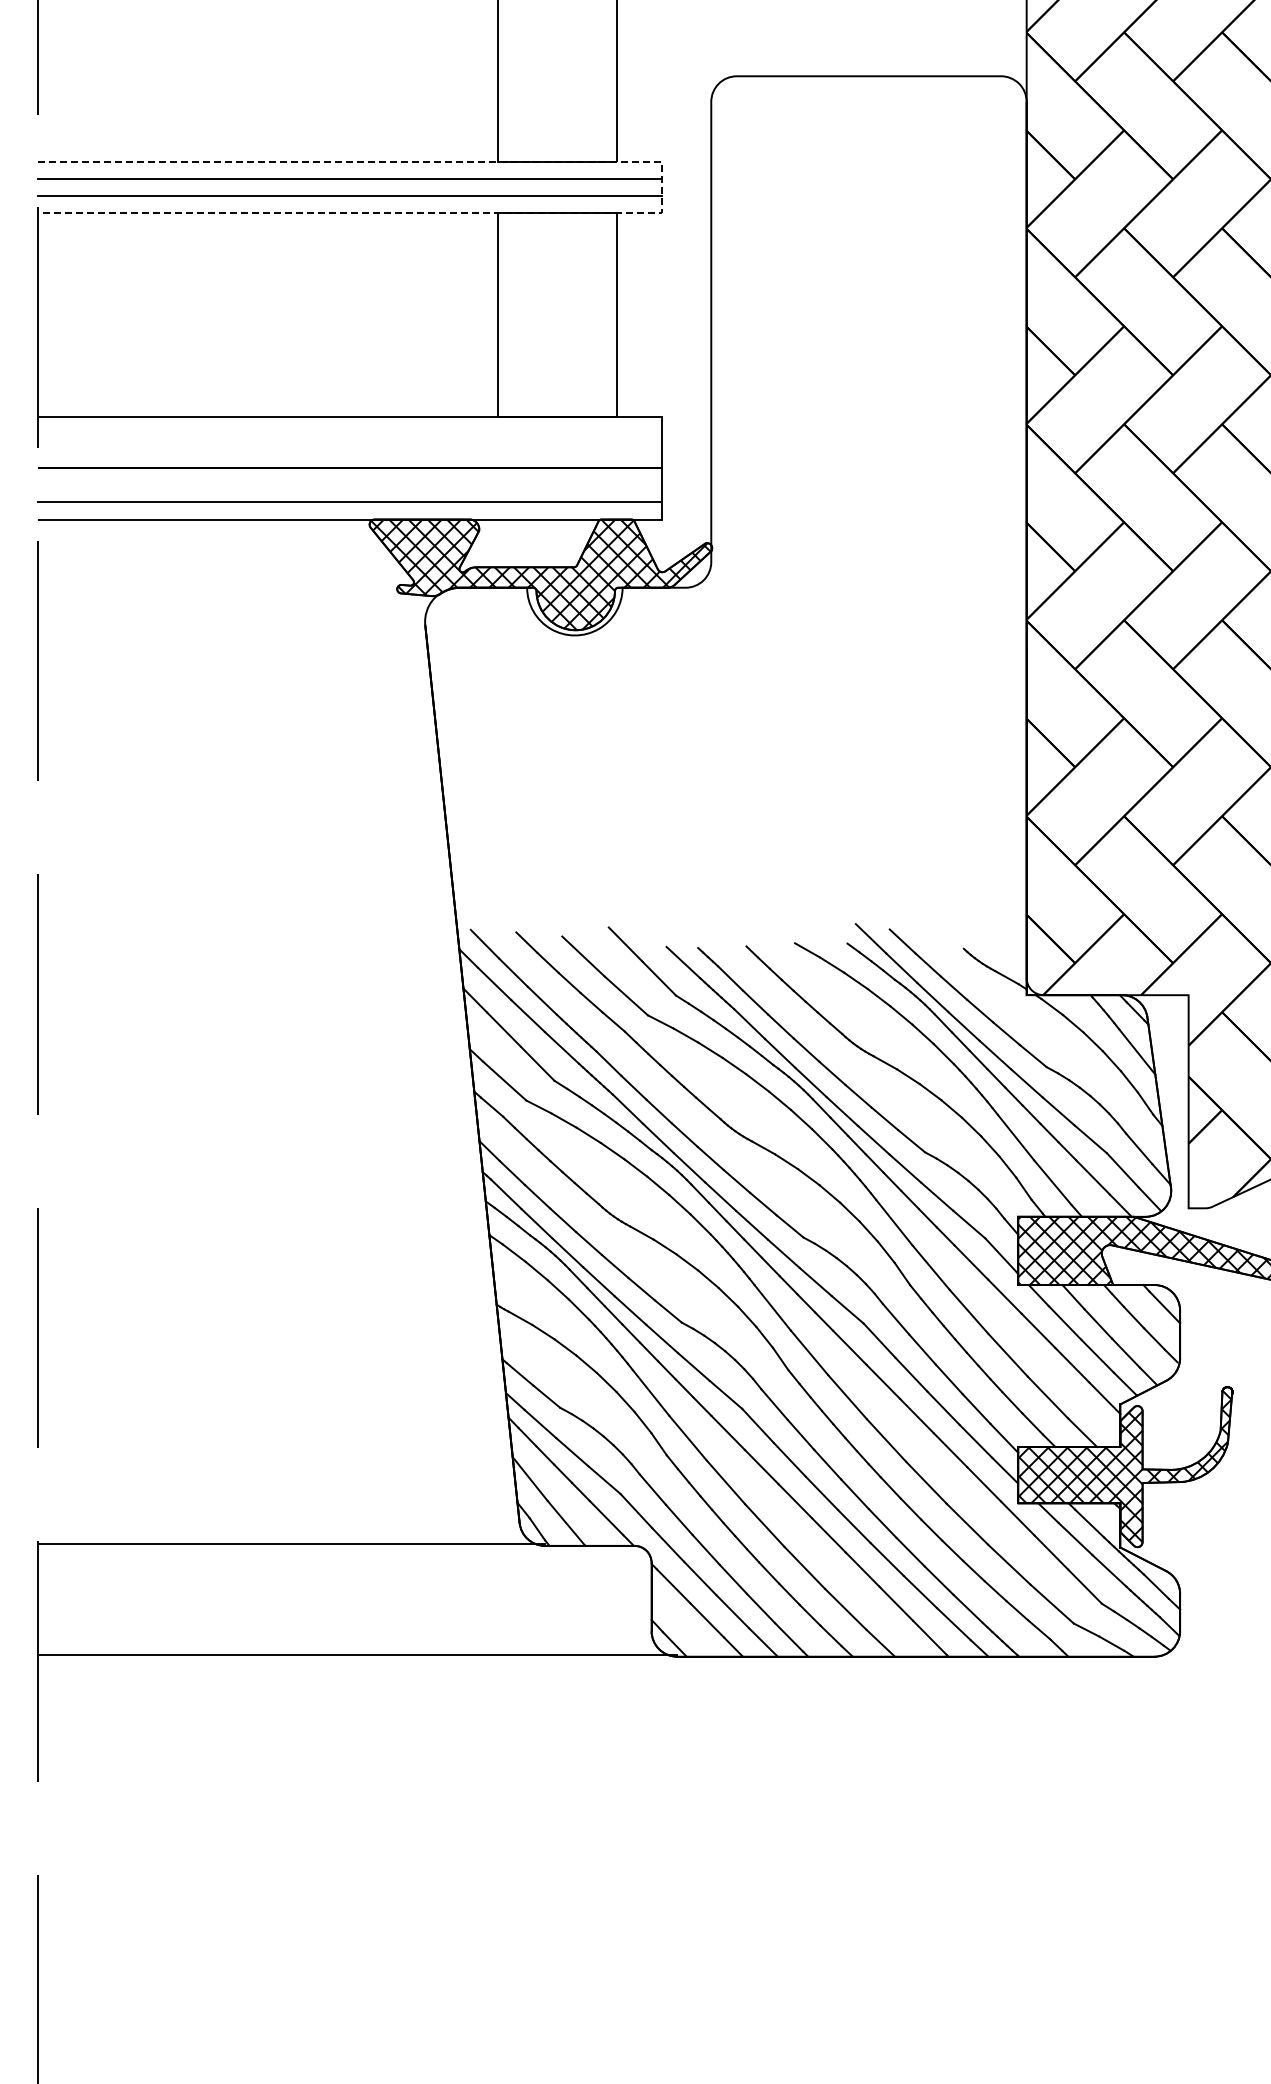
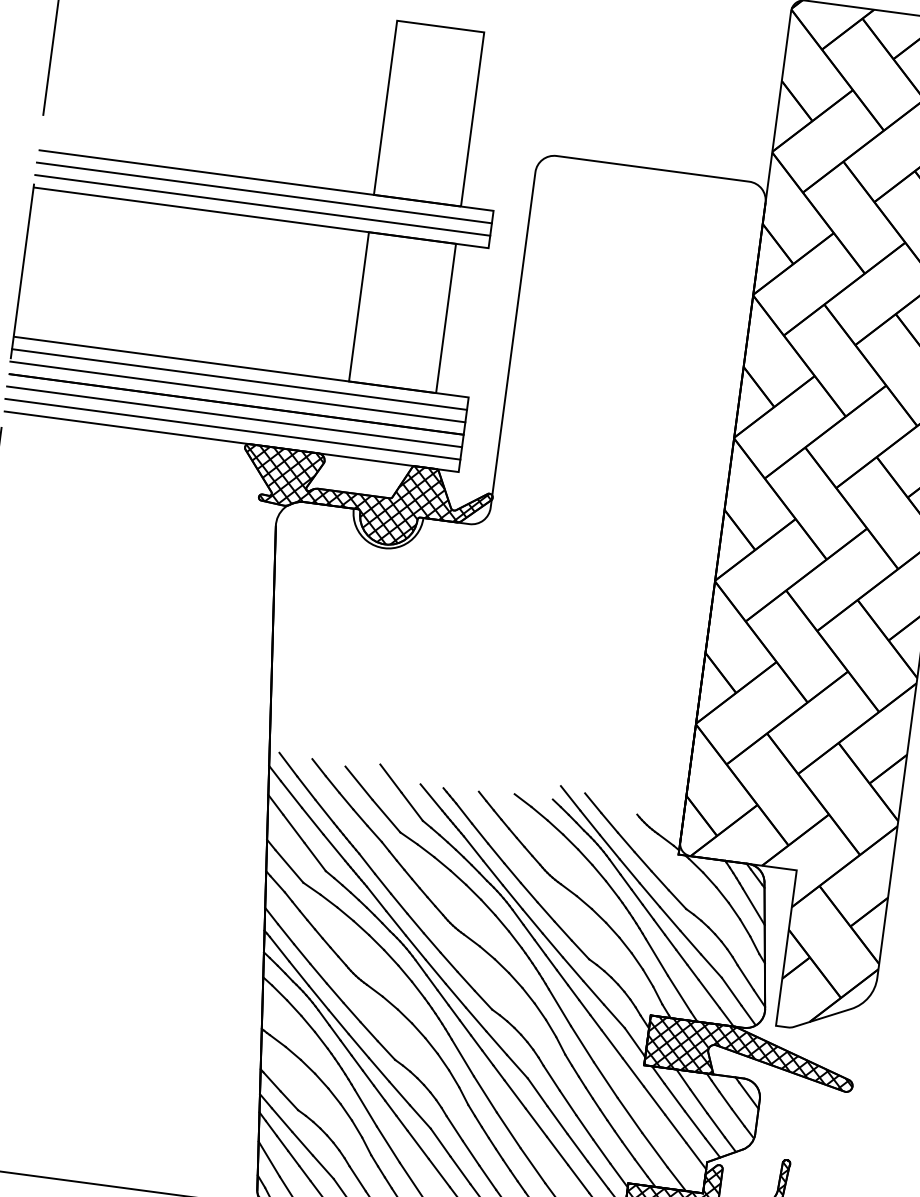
line: (661, 187) -> (490, 229), dashed -> solid
line: (349, 434) -> (239, 379), added
line: (349, 451) -> (237, 392), added
line: (349, 485) -> (234, 416), added

